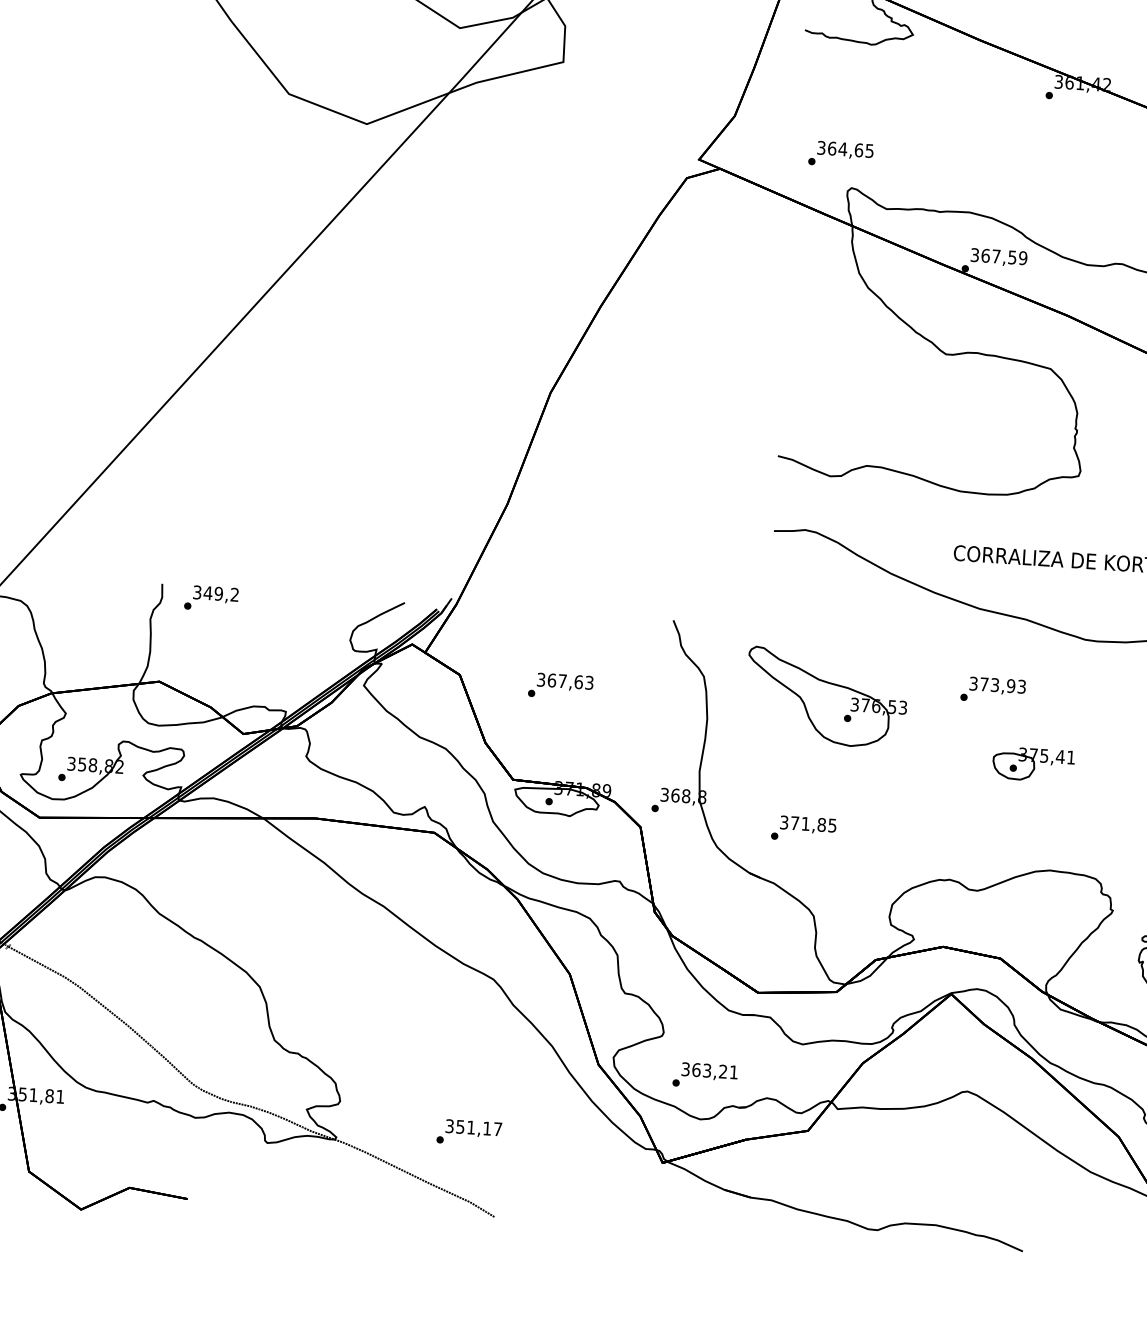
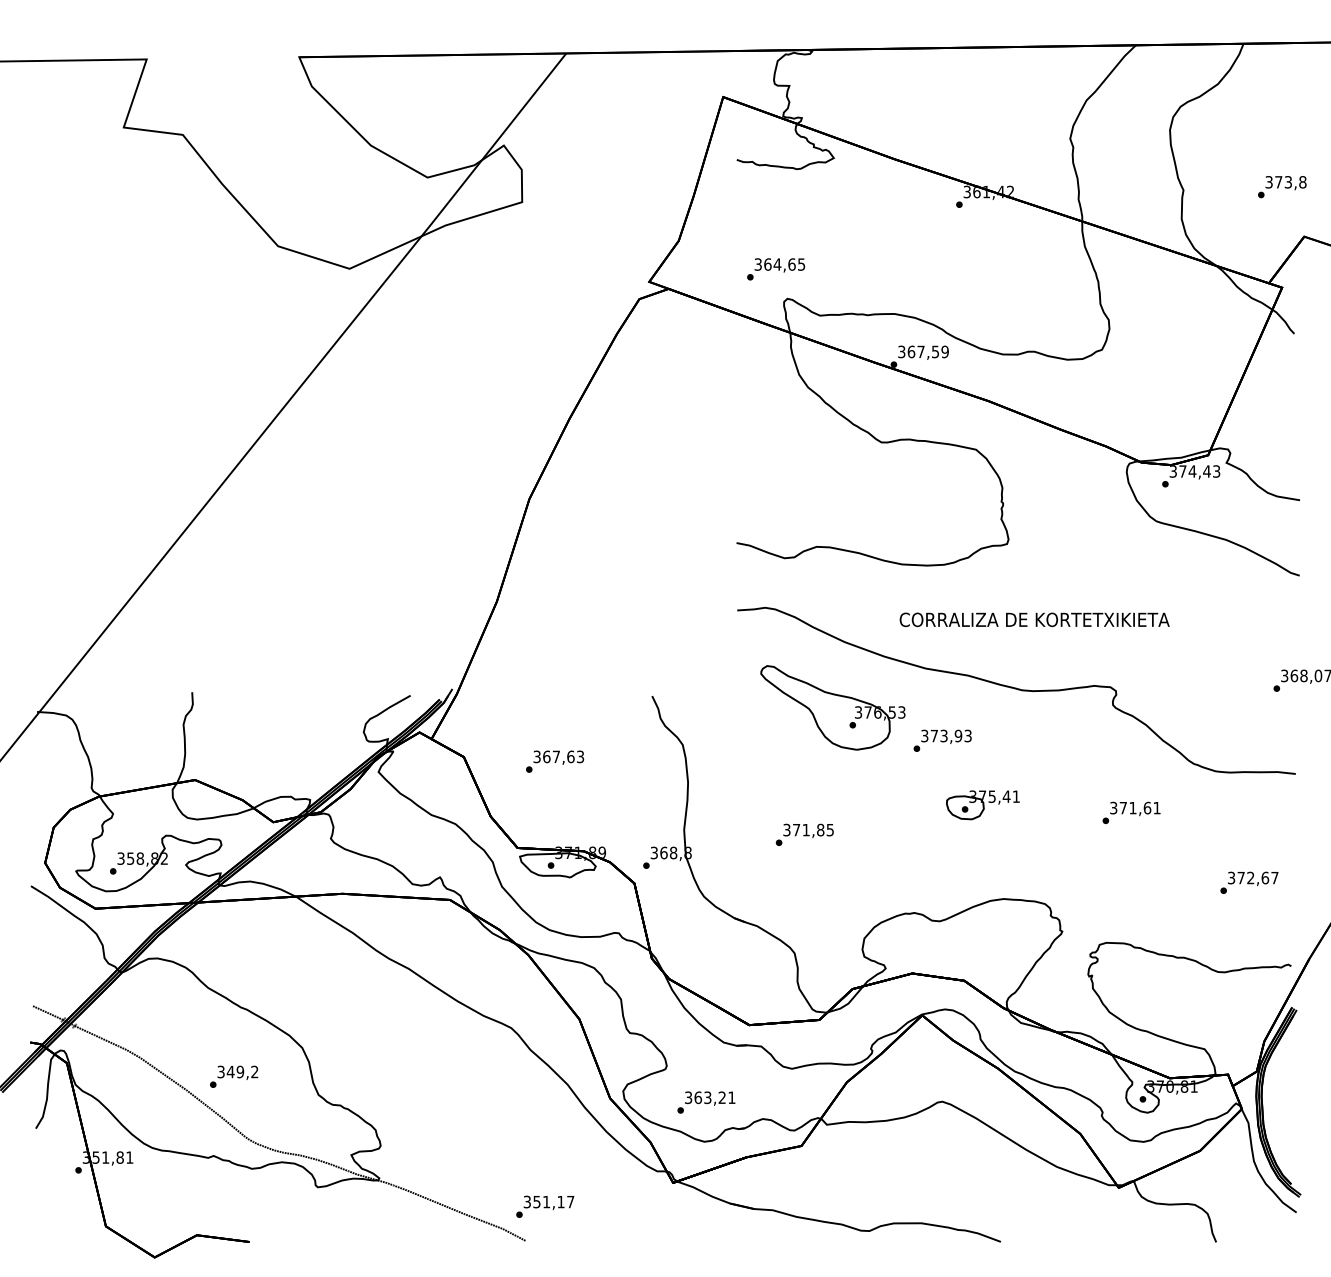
text: (211, 598) -> (234, 1076), moved
part: (826, 697) -> (832, 707), moved
text: (803, 828) -> (804, 834), moved
text: (469, 1132) -> (545, 1206), moved

